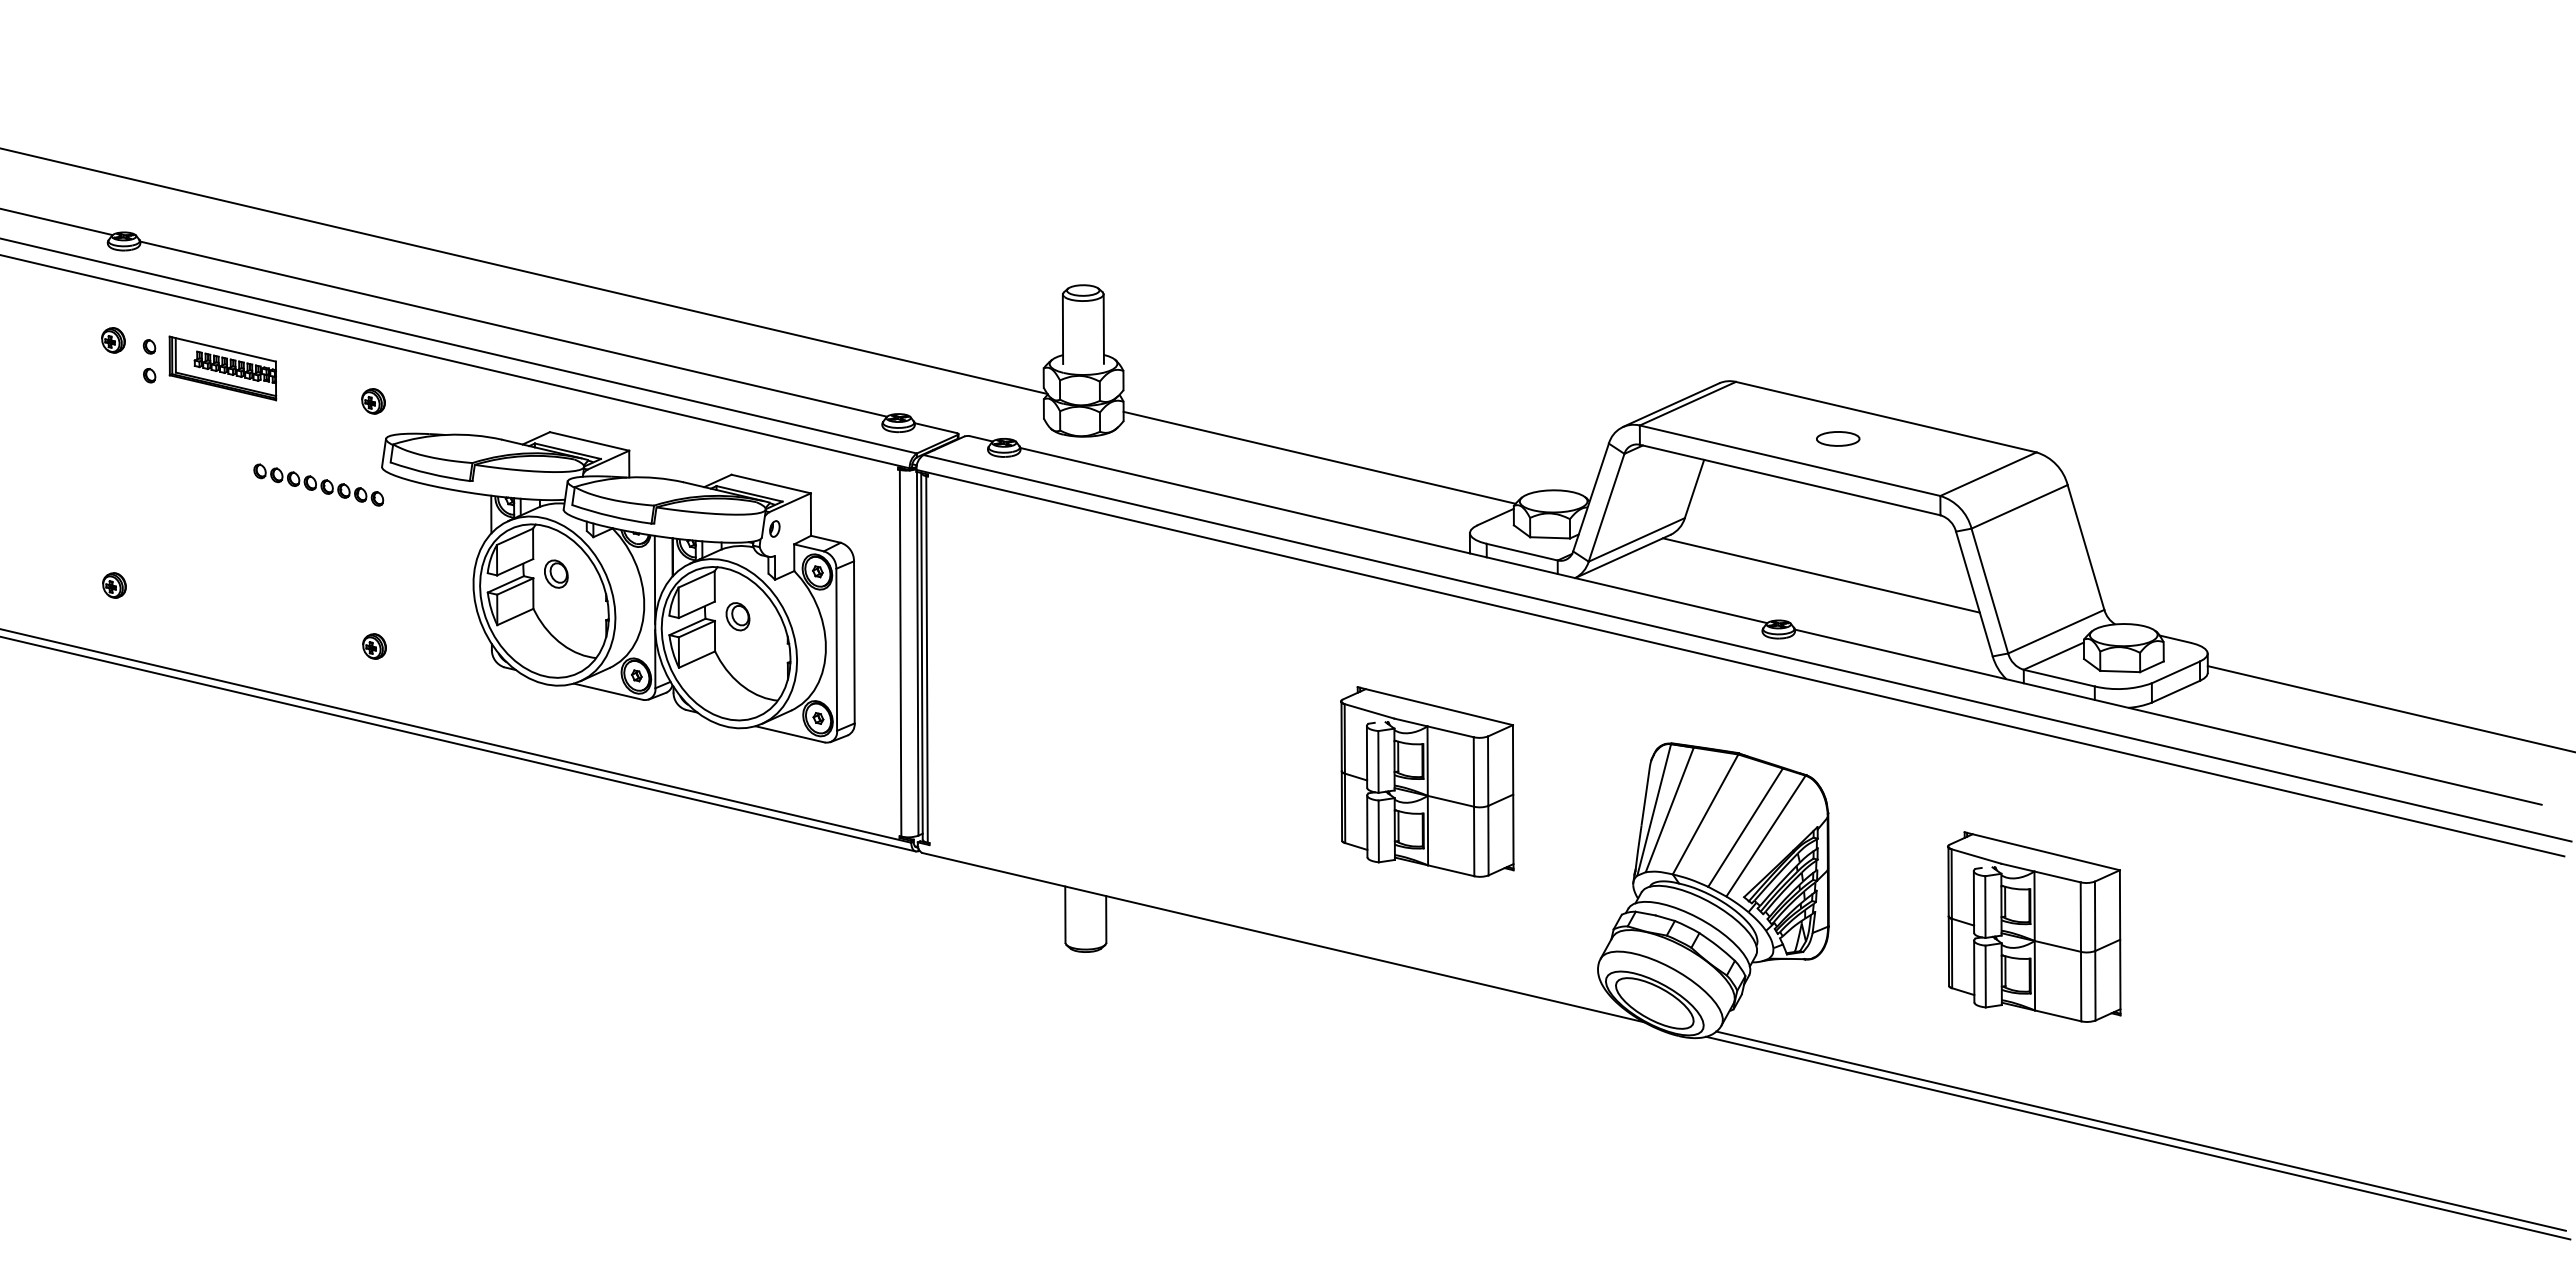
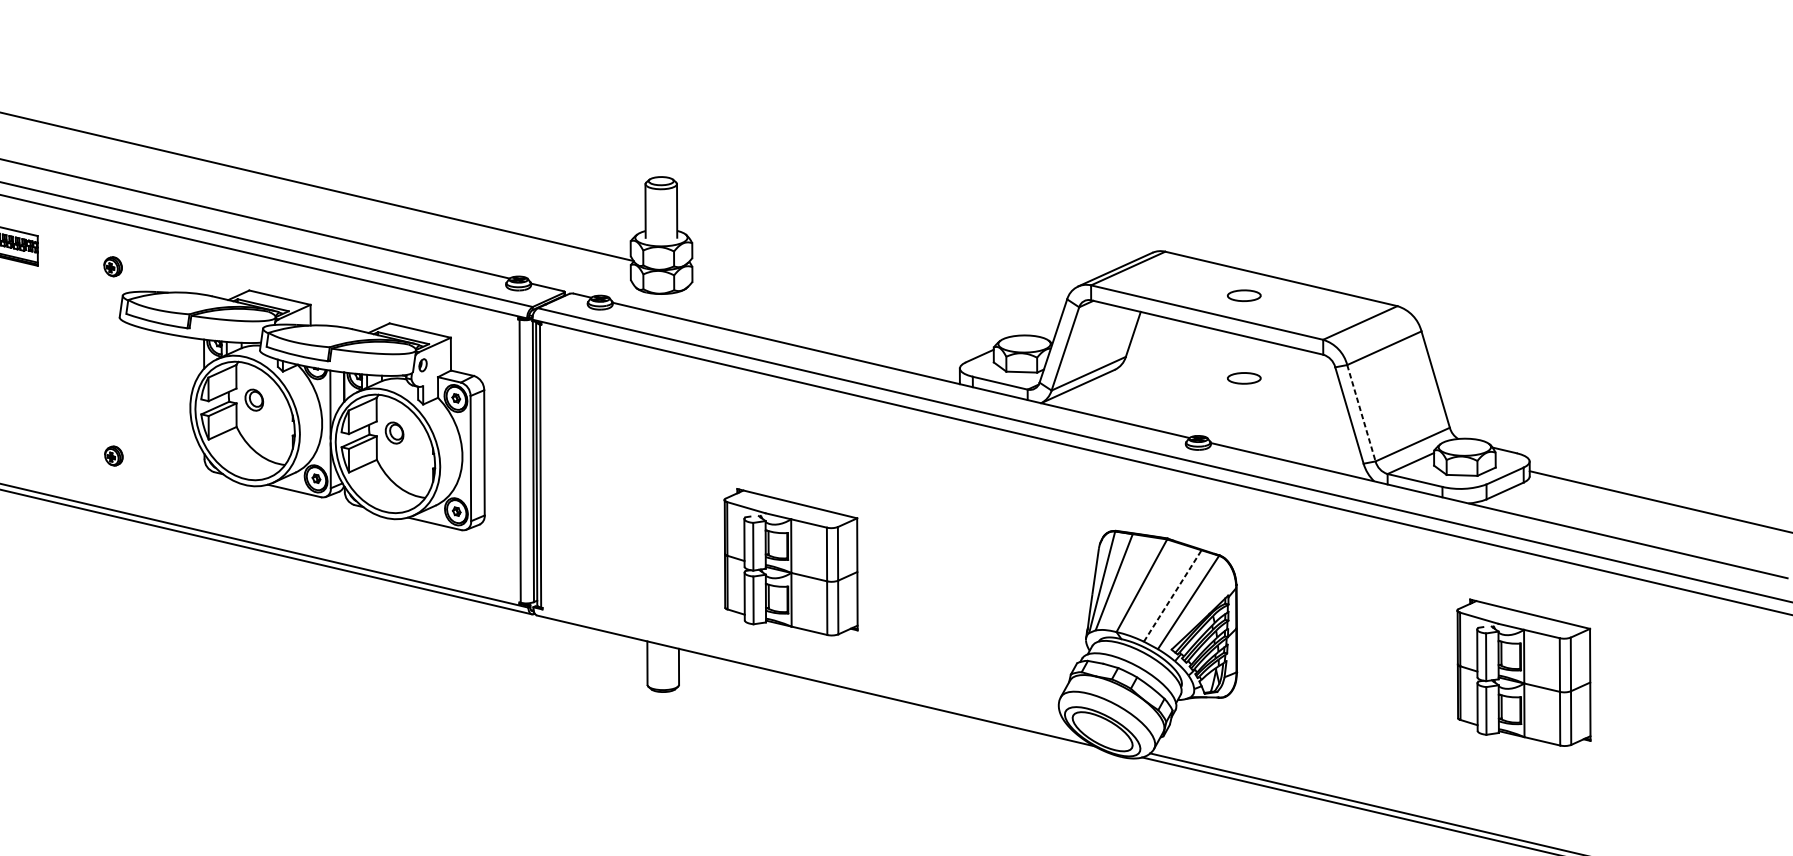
line: (1319, 457) -> (843, 310), removed
part: (318, 484) -> (70, 330), removed
part: (1838, 545) -> (1244, 378), added
line: (1820, 575) -> (1230, 401), removed
line: (1990, 591) -> (1361, 413), solid -> dashed
part: (1427, 781) -> (791, 561), moved
line: (1745, 827) -> (1172, 595), solid -> dashed
part: (2034, 926) -> (1524, 672), moved

